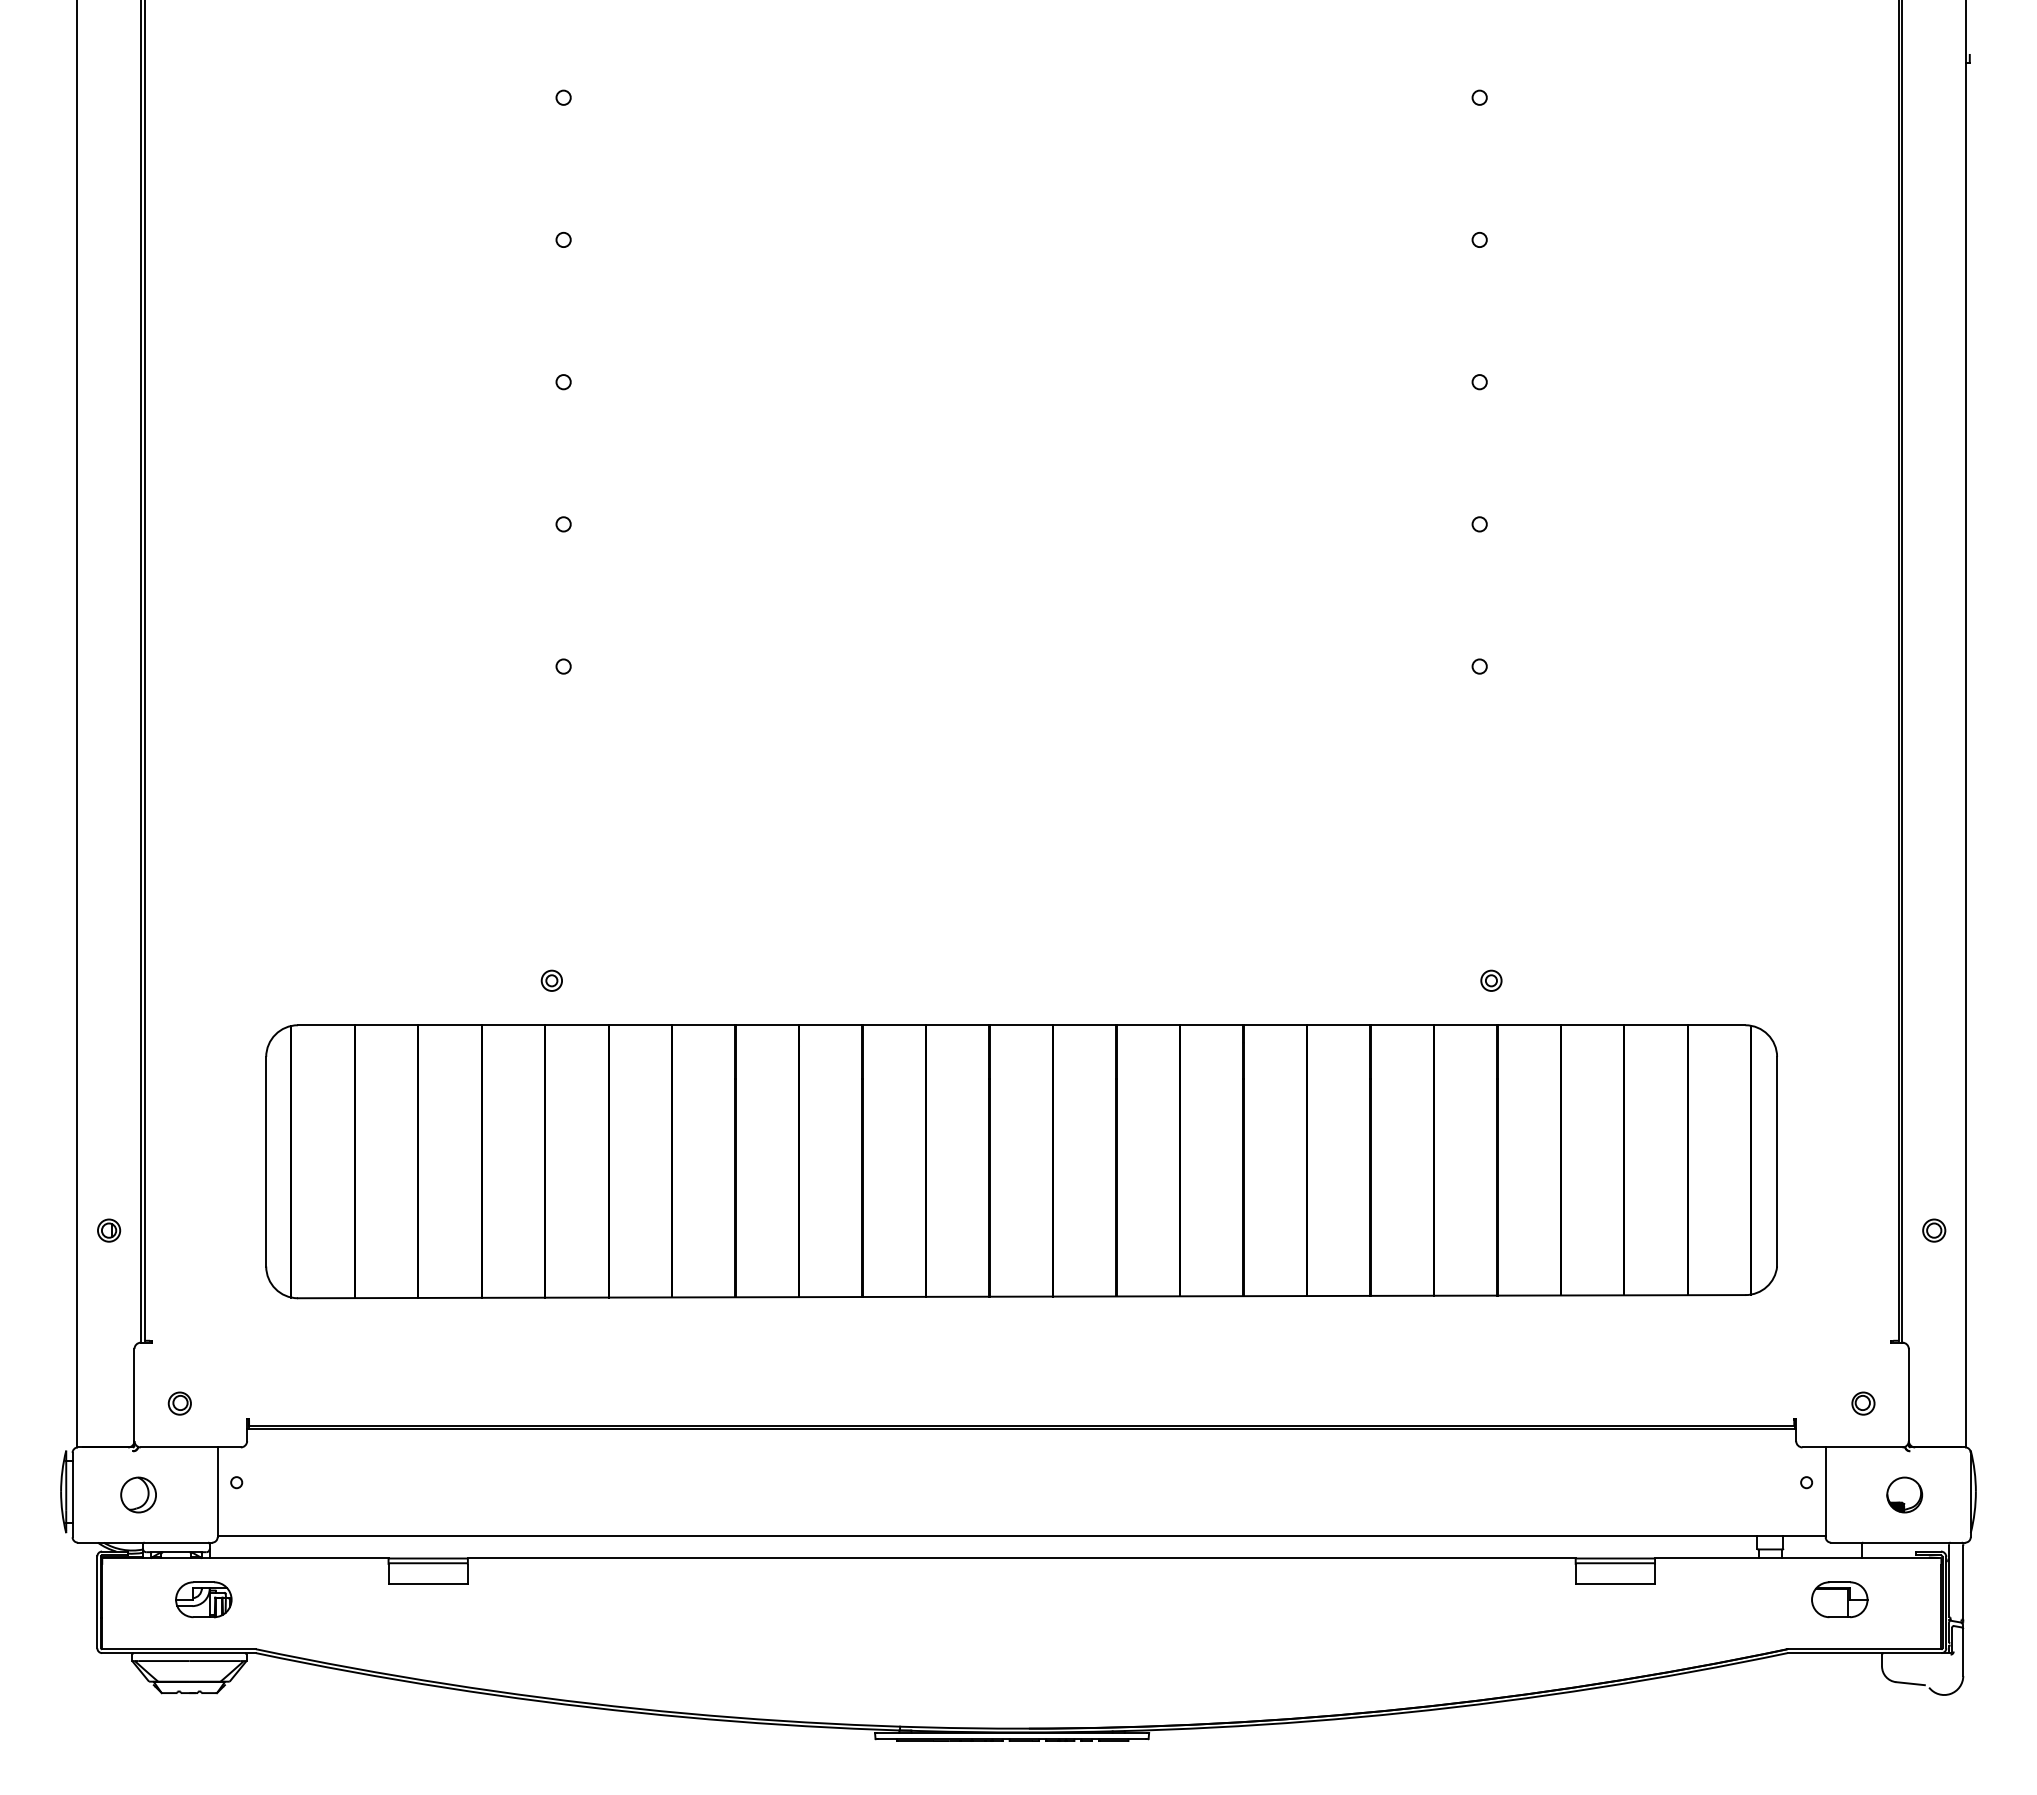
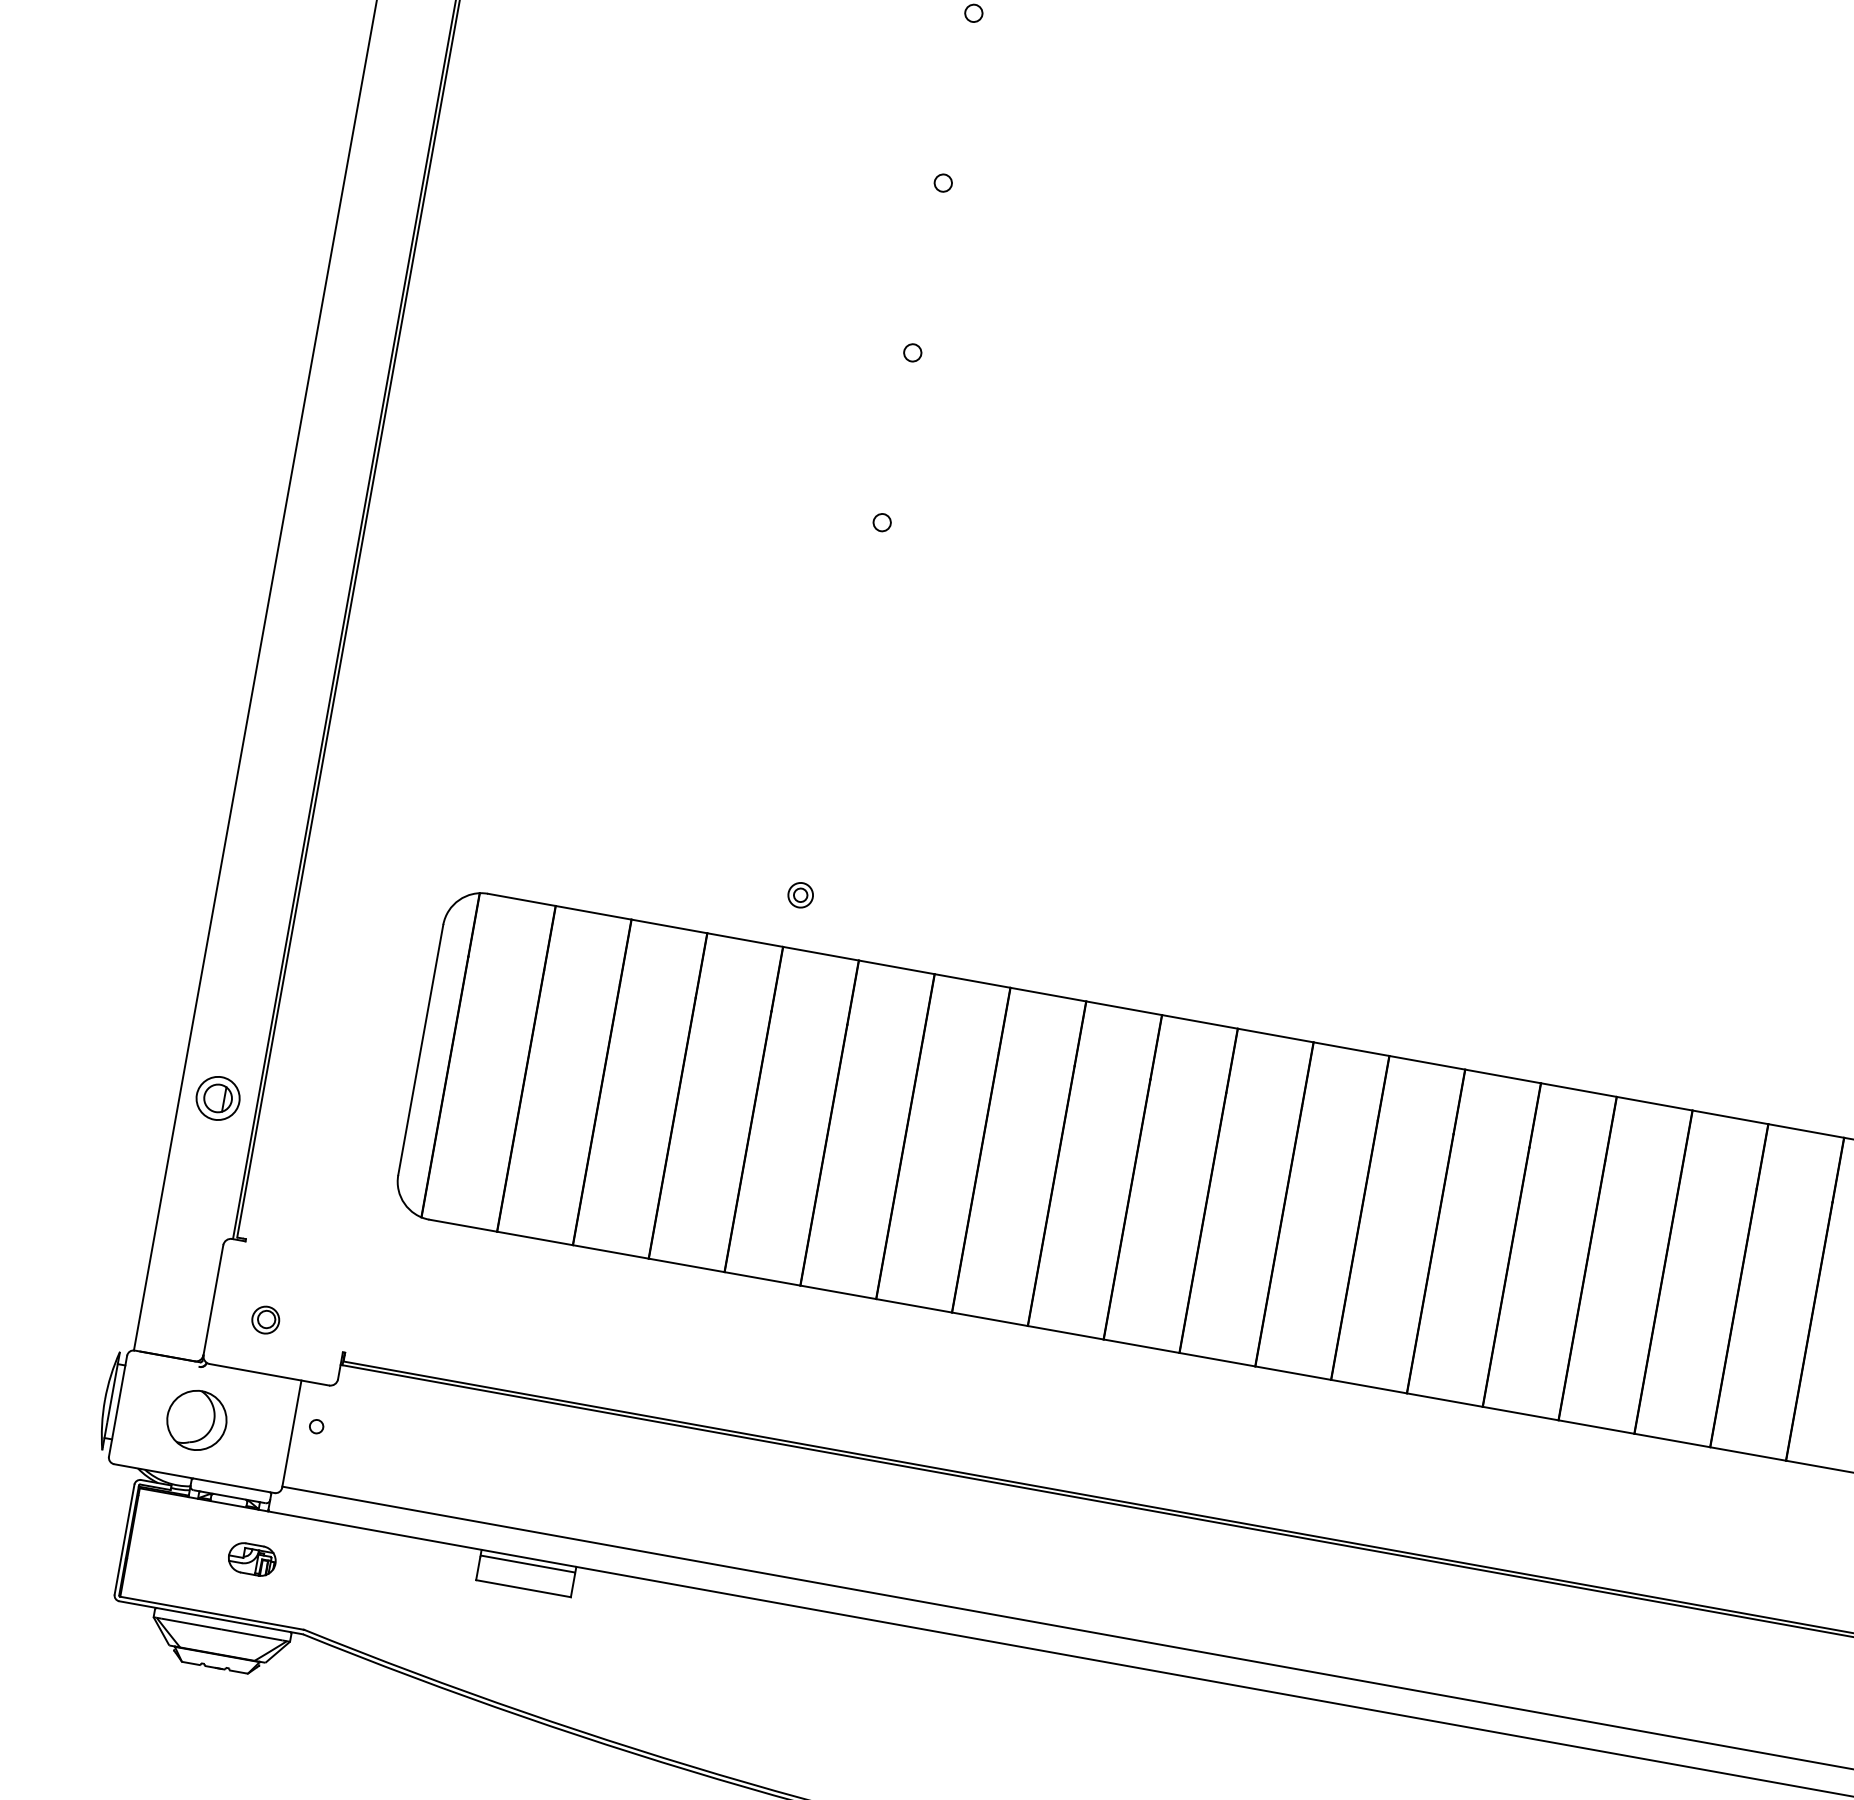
part: (109, 1230) -> (218, 1098), size x1.6
part: (138, 1494) -> (196, 1419), size x1.4
part: (203, 1599) -> (251, 1559), size x0.7

